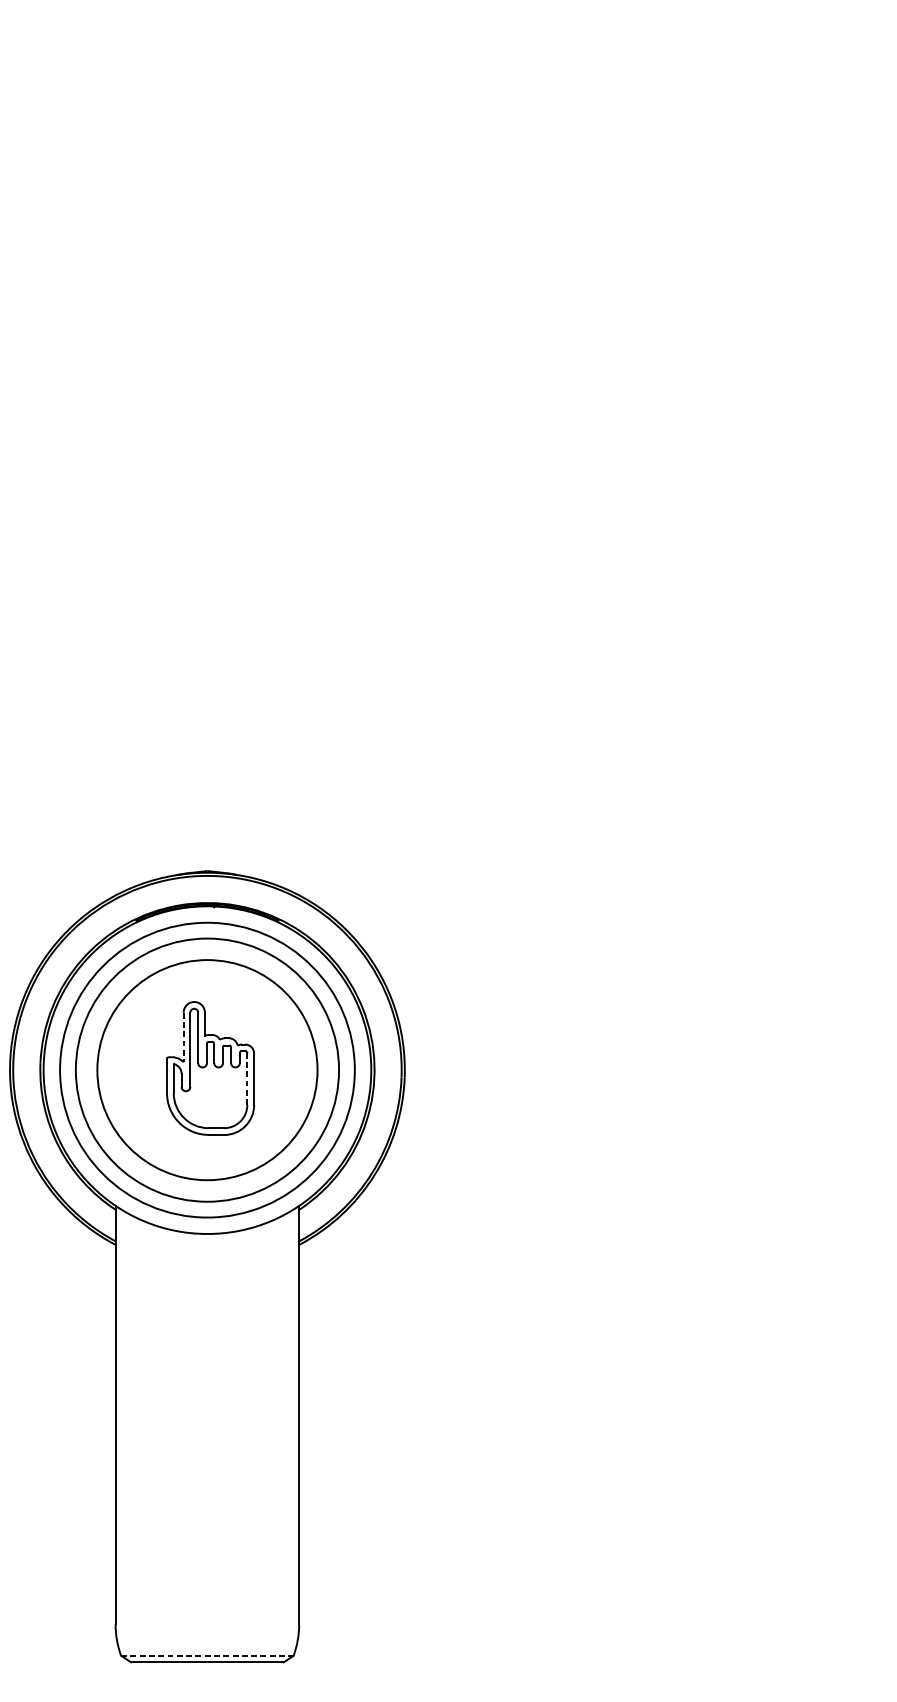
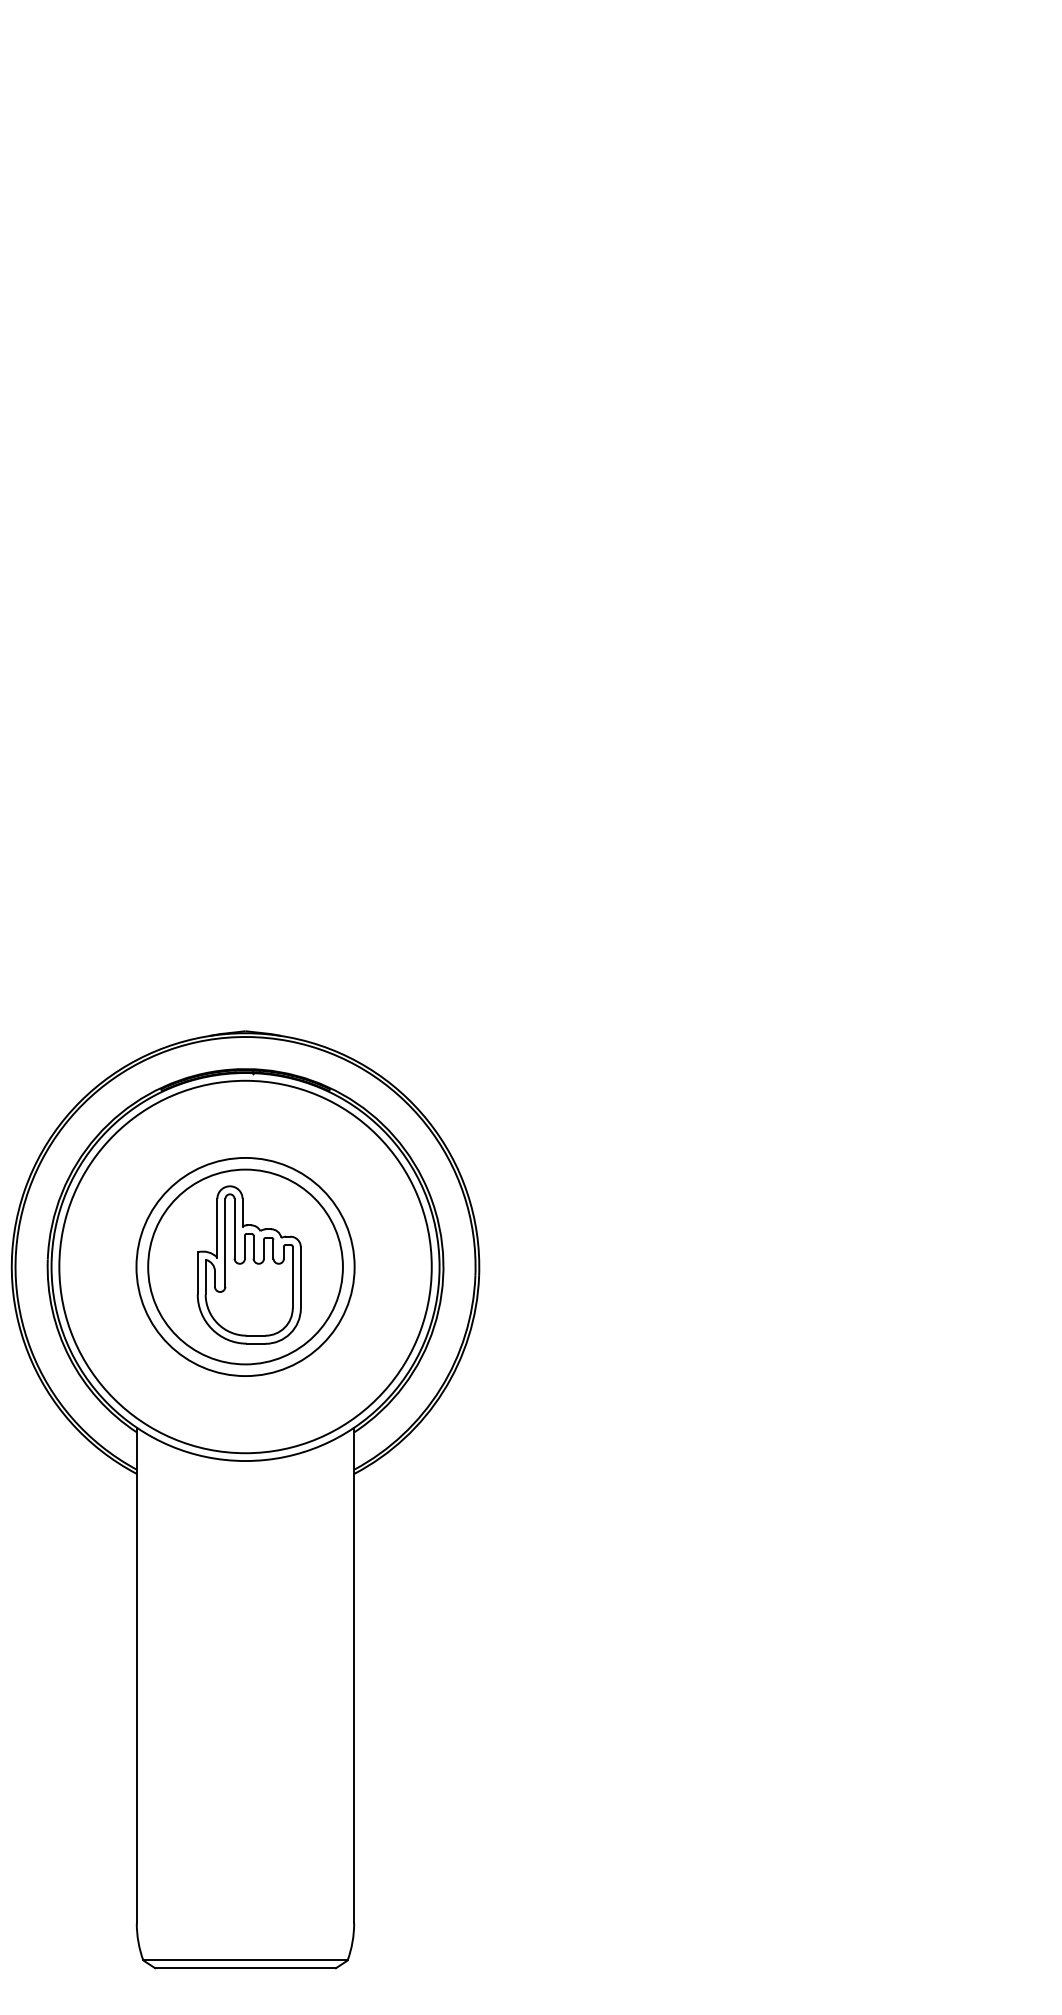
line: (183, 1037) -> (217, 1228), dashed -> solid
circle: (207, 1069) -> (245, 1266), size x0.62
circle: (207, 1069) -> (245, 1266), size x0.62
circle: (207, 1069) -> (245, 1266), size x1.43
line: (247, 1079) -> (292, 1277), dashed -> solid
line: (208, 1655) -> (246, 1960), dashed -> solid

